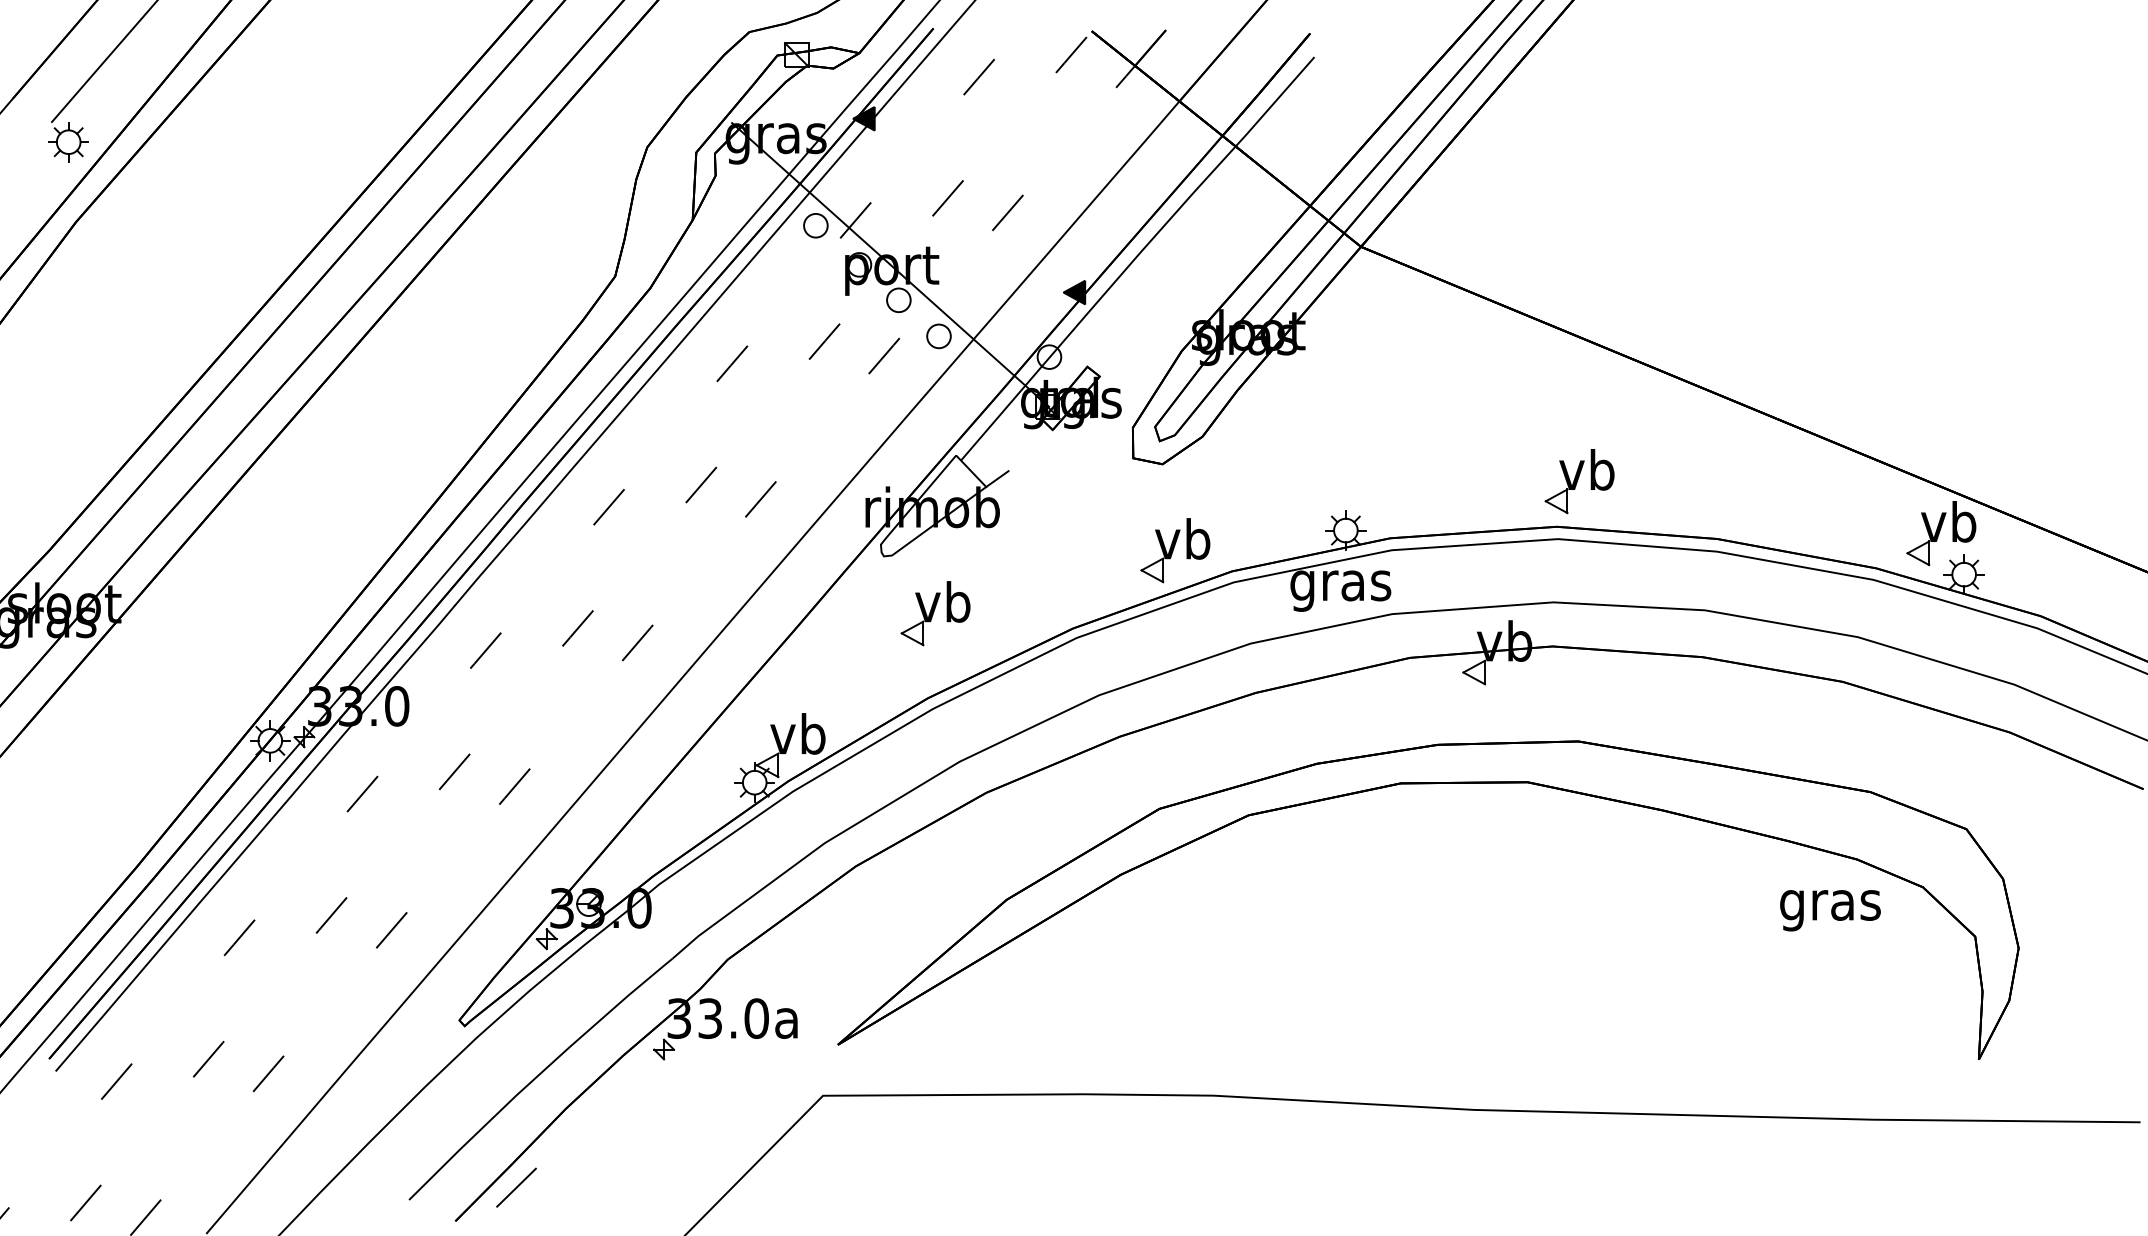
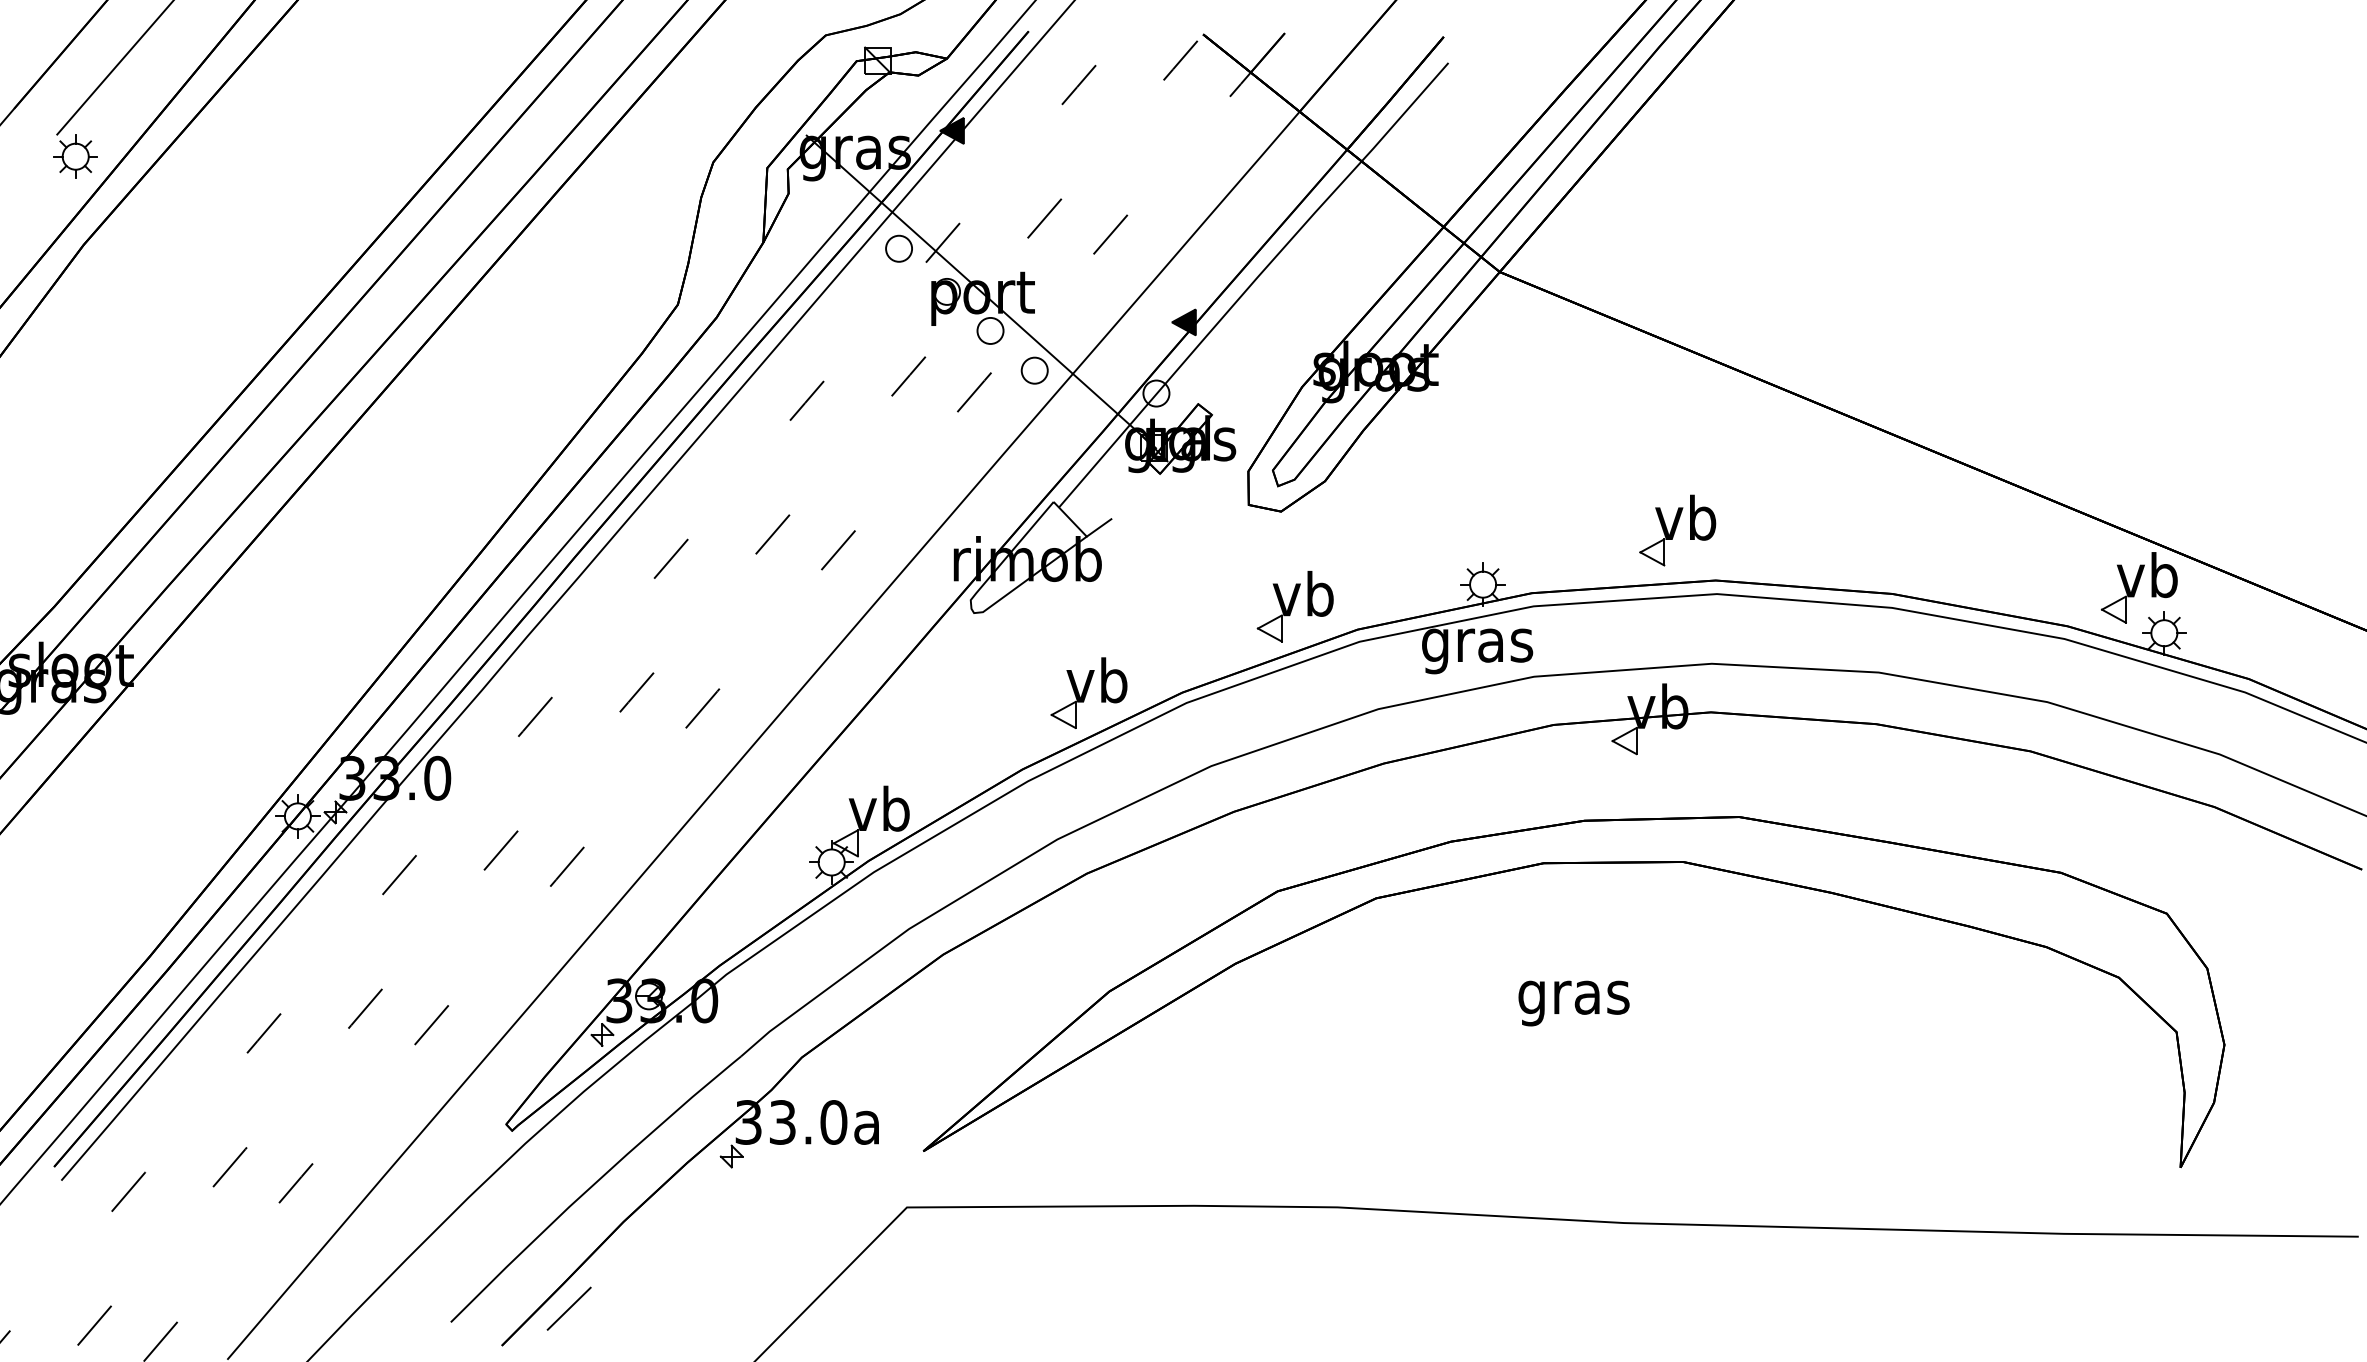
part: (1579, 481) -> (1677, 530), moved
part: (935, 613) -> (1088, 692), moved
text: (1829, 910) -> (1573, 1003), moved

